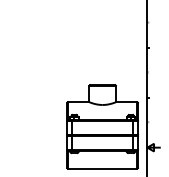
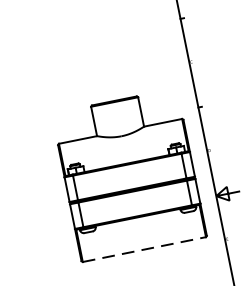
line: (102, 168) -> (143, 249), solid -> dashed

